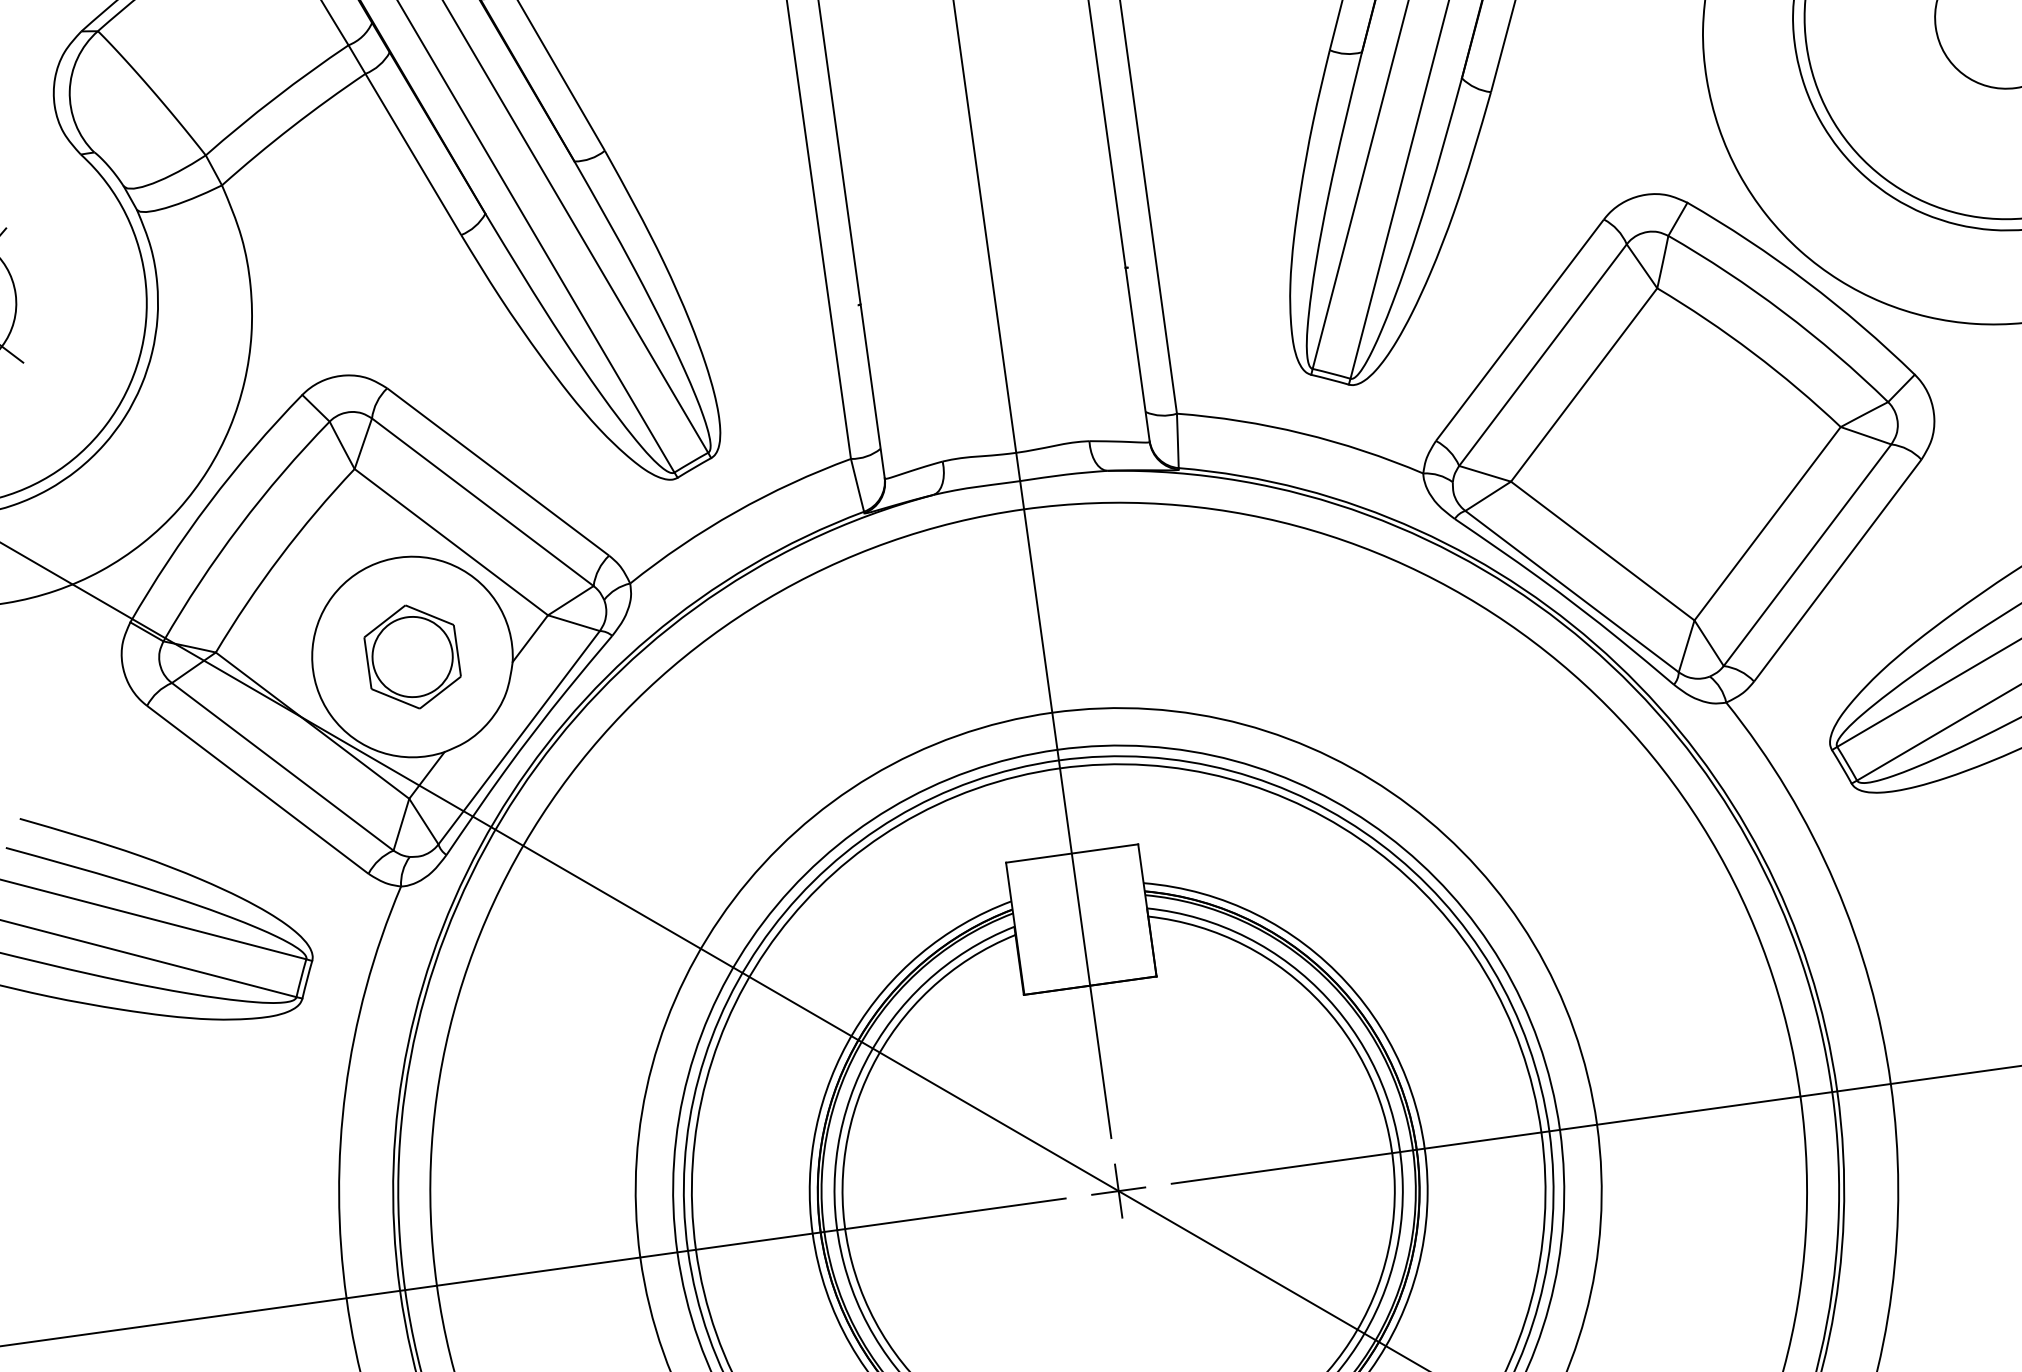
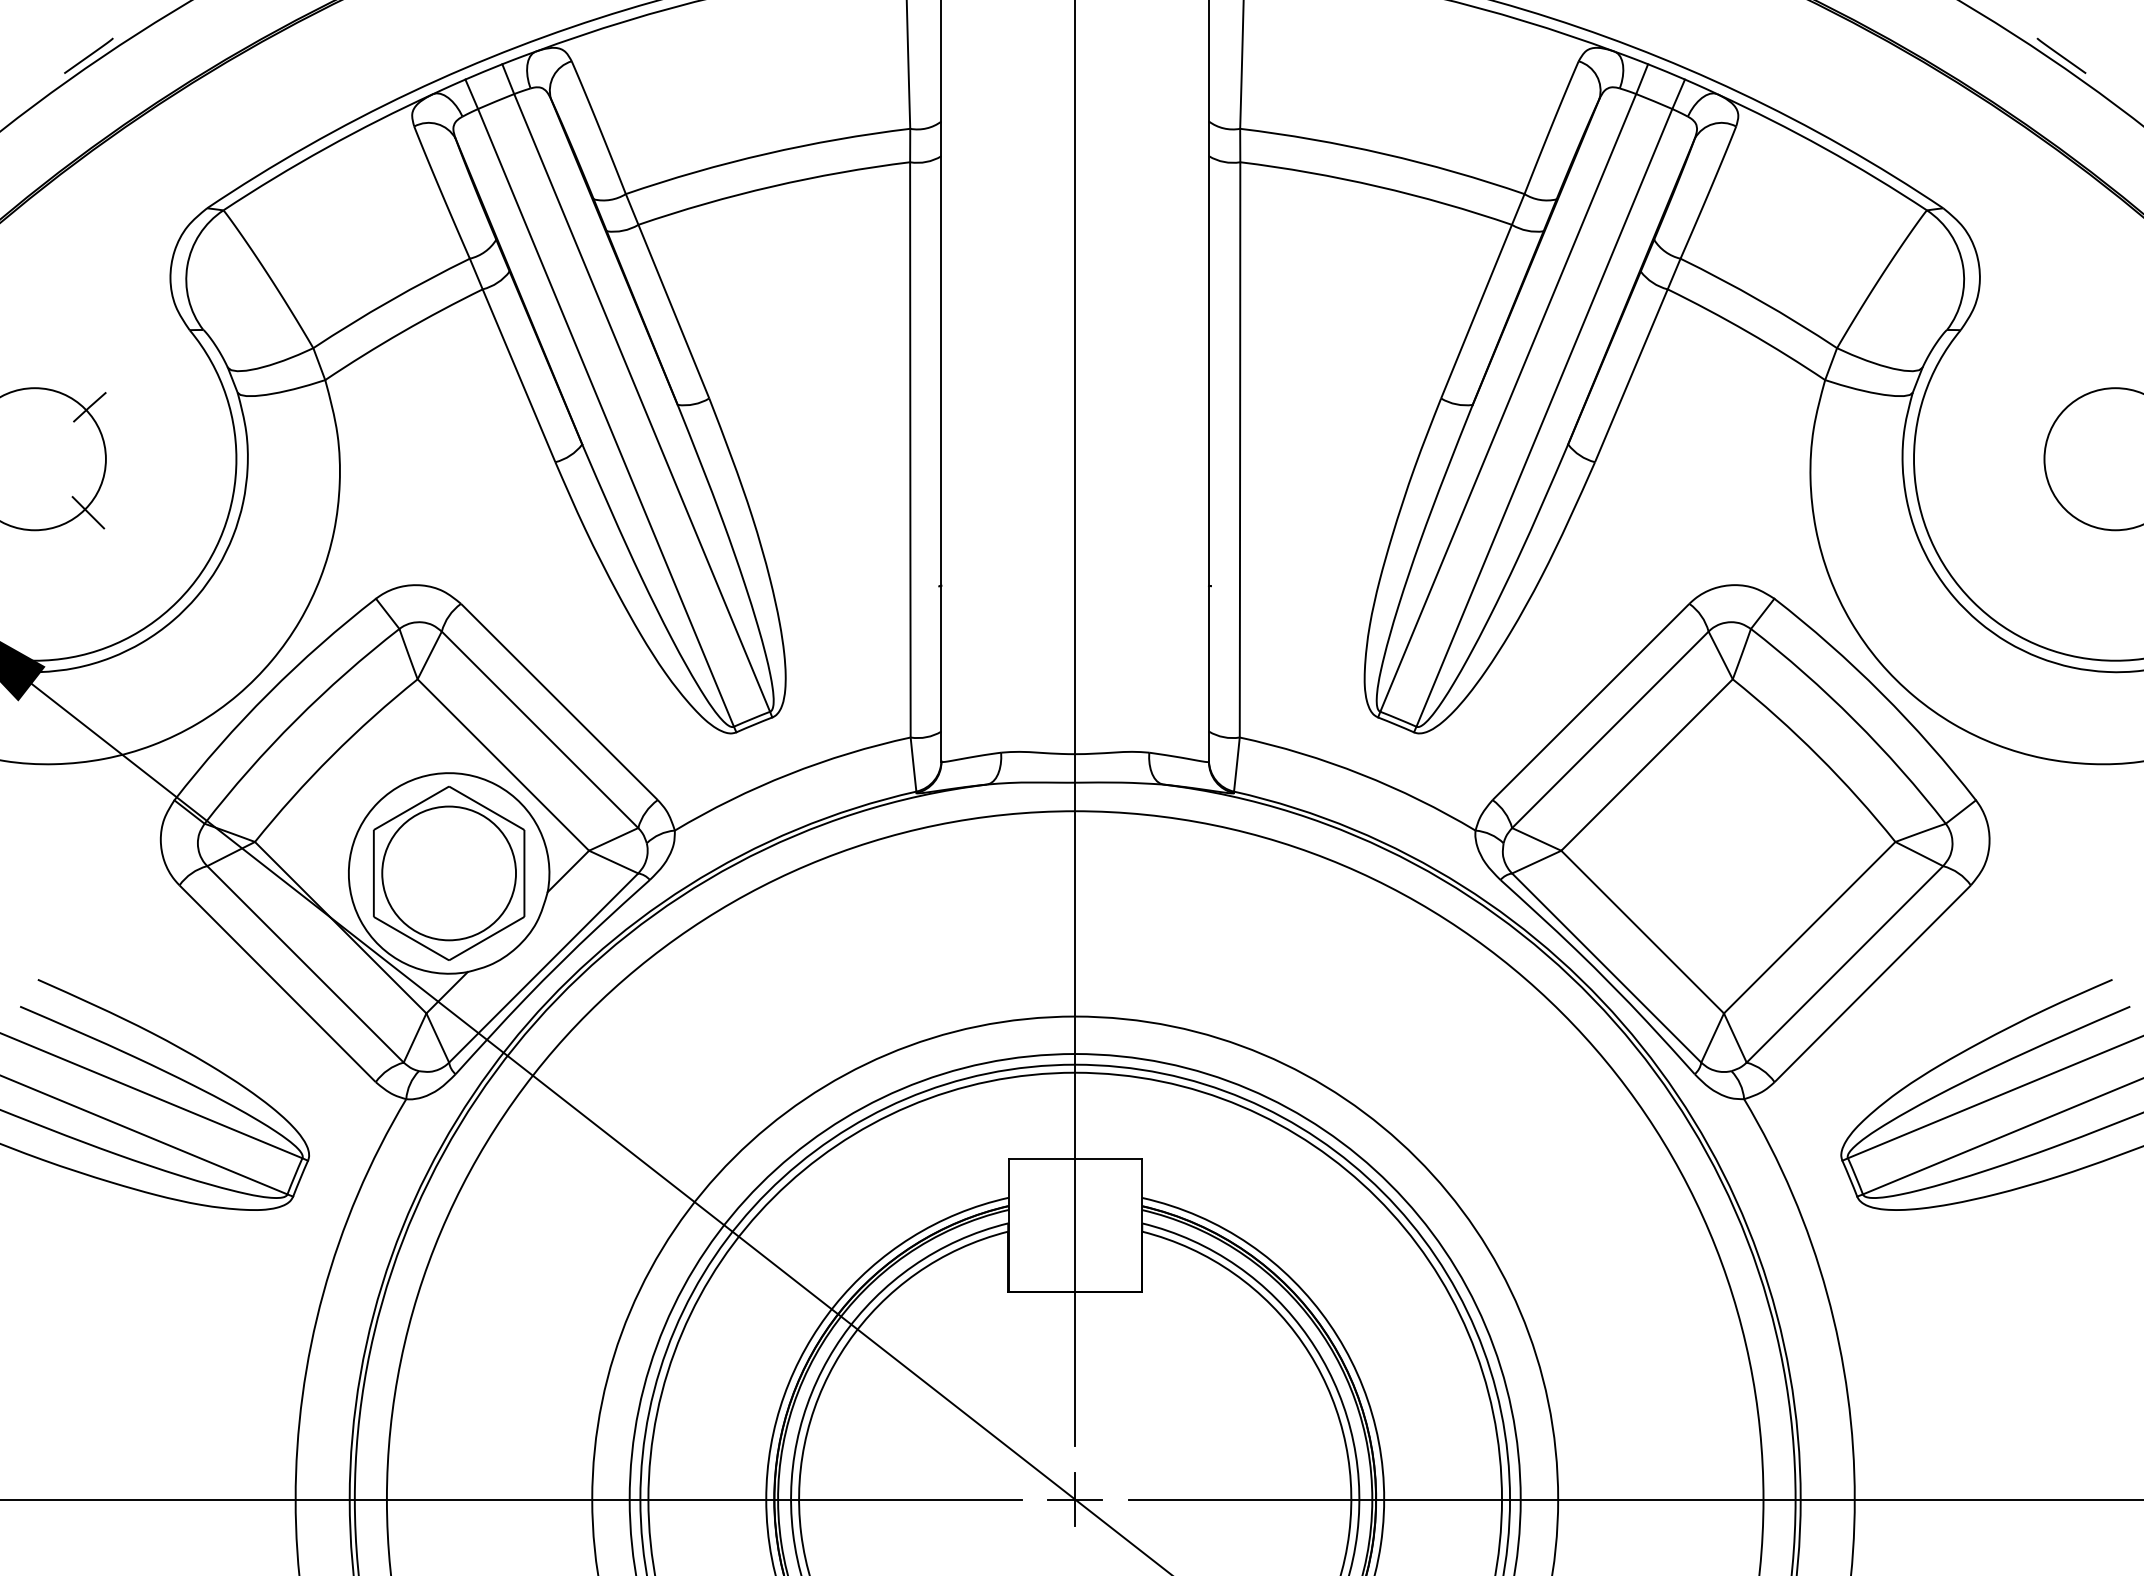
part: (412, 657) -> (449, 873), size x1.67

